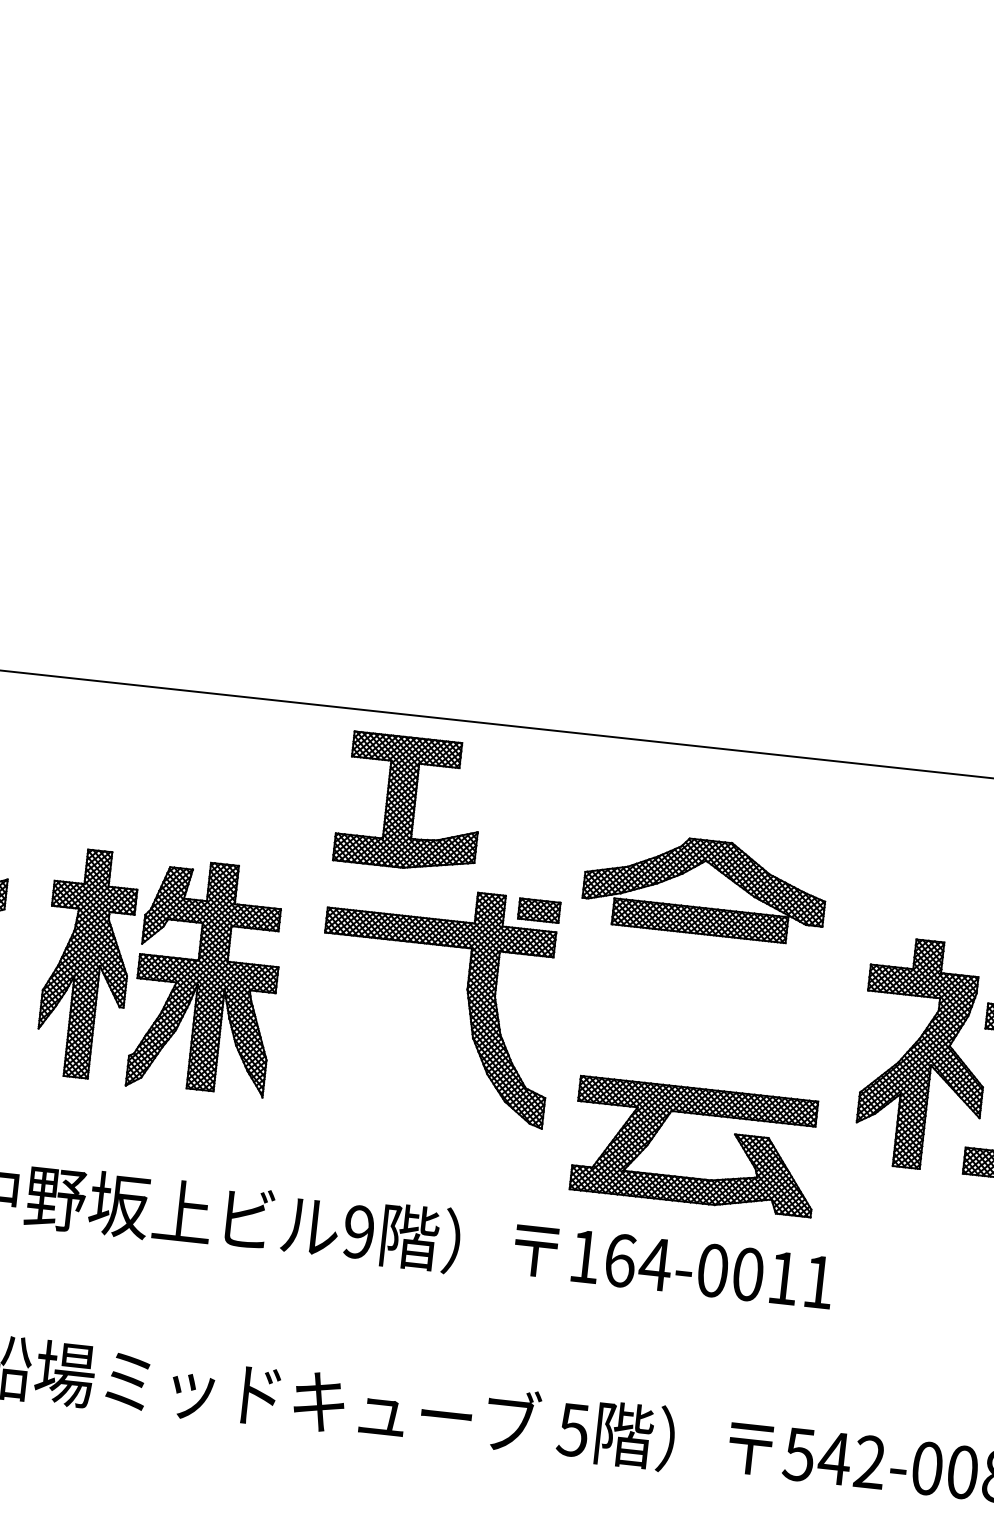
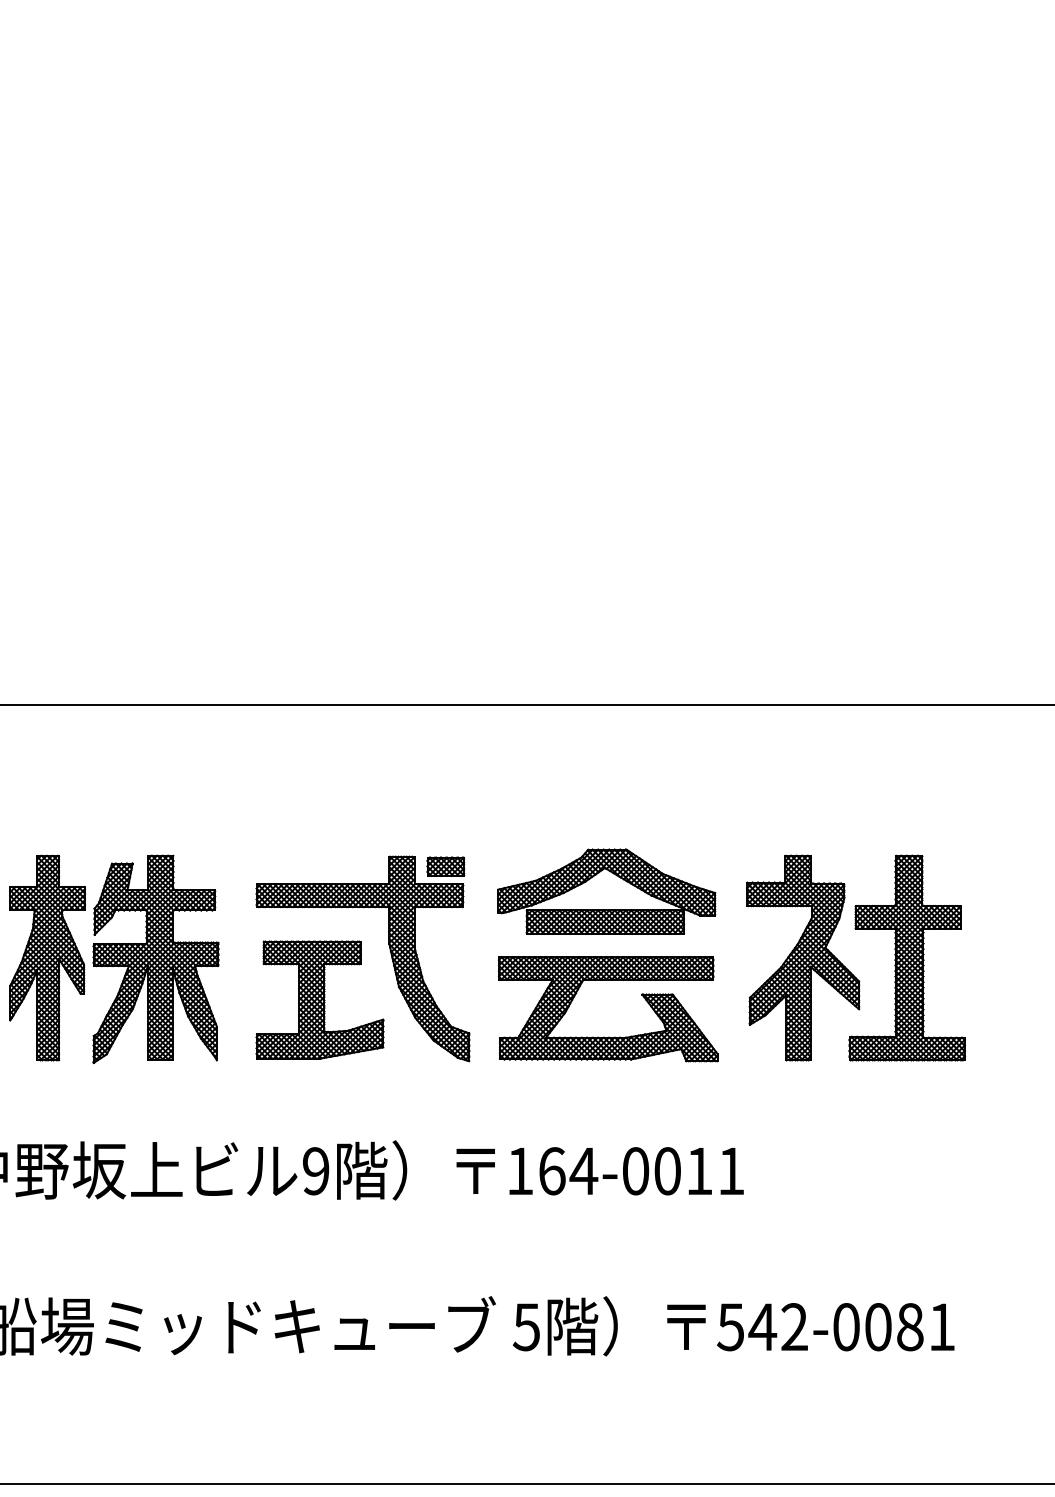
part: (409, 802) -> (319, 999), moved
part: (702, 906) -> (606, 909), moved
part: (692, 1176) -> (608, 1036), moved

